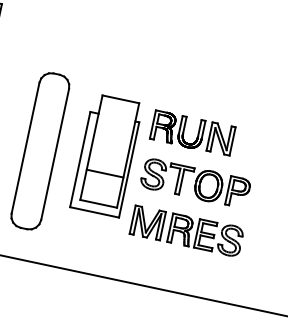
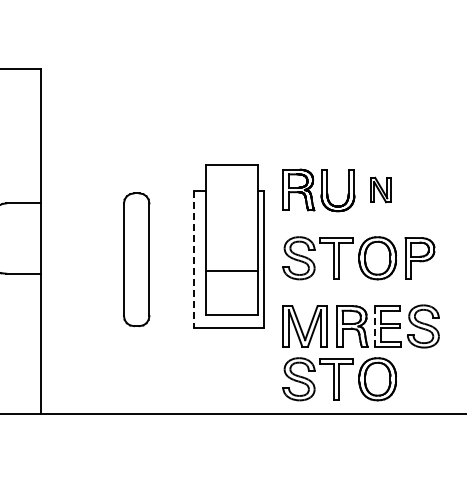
part: (220, 138) -> (380, 189), size x0.6
part: (40, 151) -> (136, 259), size x0.6
line: (79, 159) -> (193, 259), solid -> dashed
line: (197, 232) -> (375, 325), solid -> dashed
part: (164, 265) -> (339, 379), added

